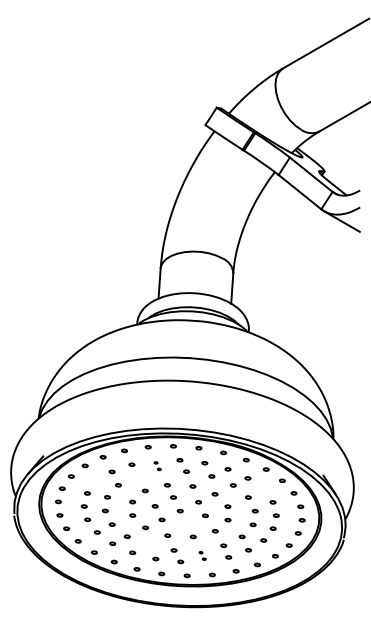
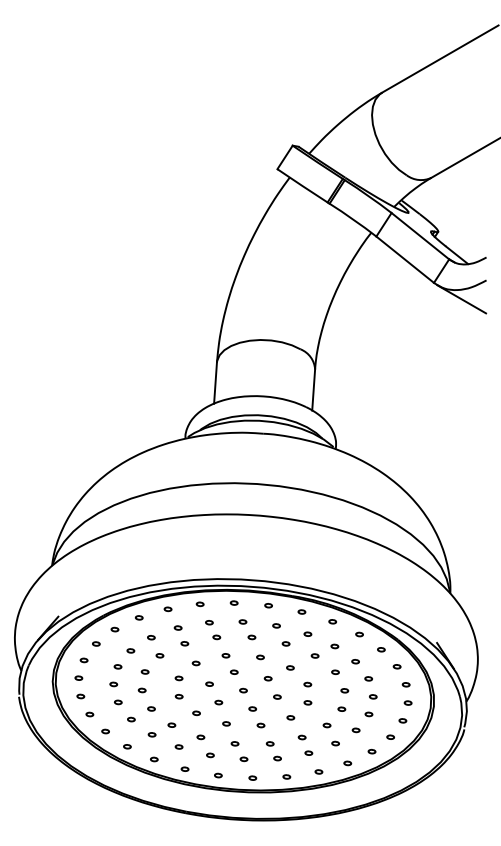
part: (157, 465) -> (212, 629), size x1.67
part: (136, 476) -> (184, 643), added
part: (96, 481) -> (130, 650), added
part: (262, 489) -> (354, 661), added
part: (186, 524) -> (251, 708), added
part: (148, 545) -> (200, 737), added
part: (202, 555) -> (273, 750), size x1.67

